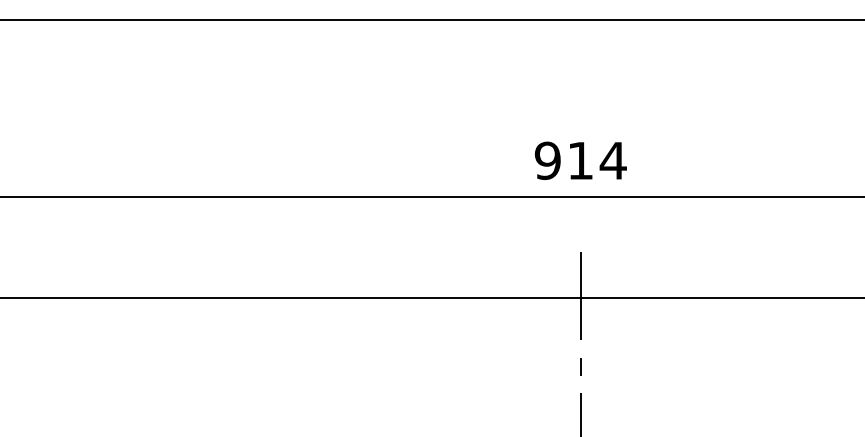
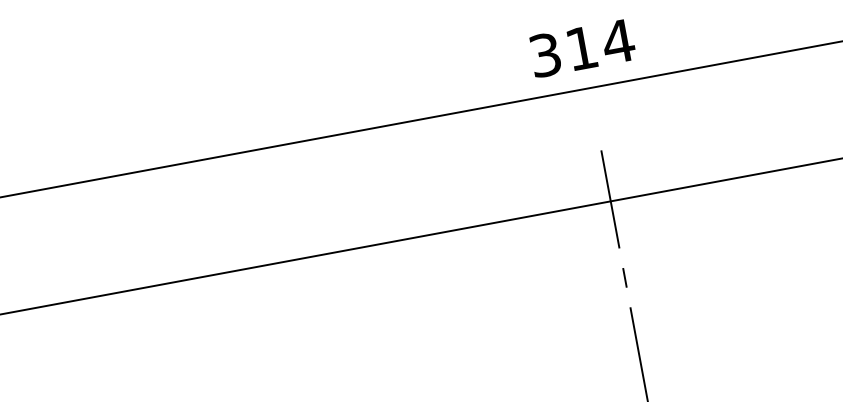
text: (547, 160) -> (544, 54), 914 -> 314

